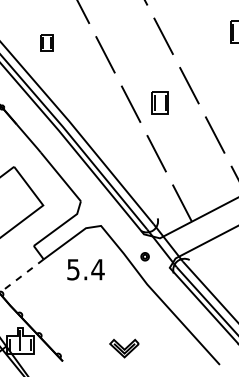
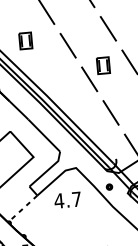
part: (46, 42) -> (25, 40), size x1.43
part: (159, 102) -> (102, 65), moved
text: (85, 269) -> (67, 200), 5.4 -> 4.7

